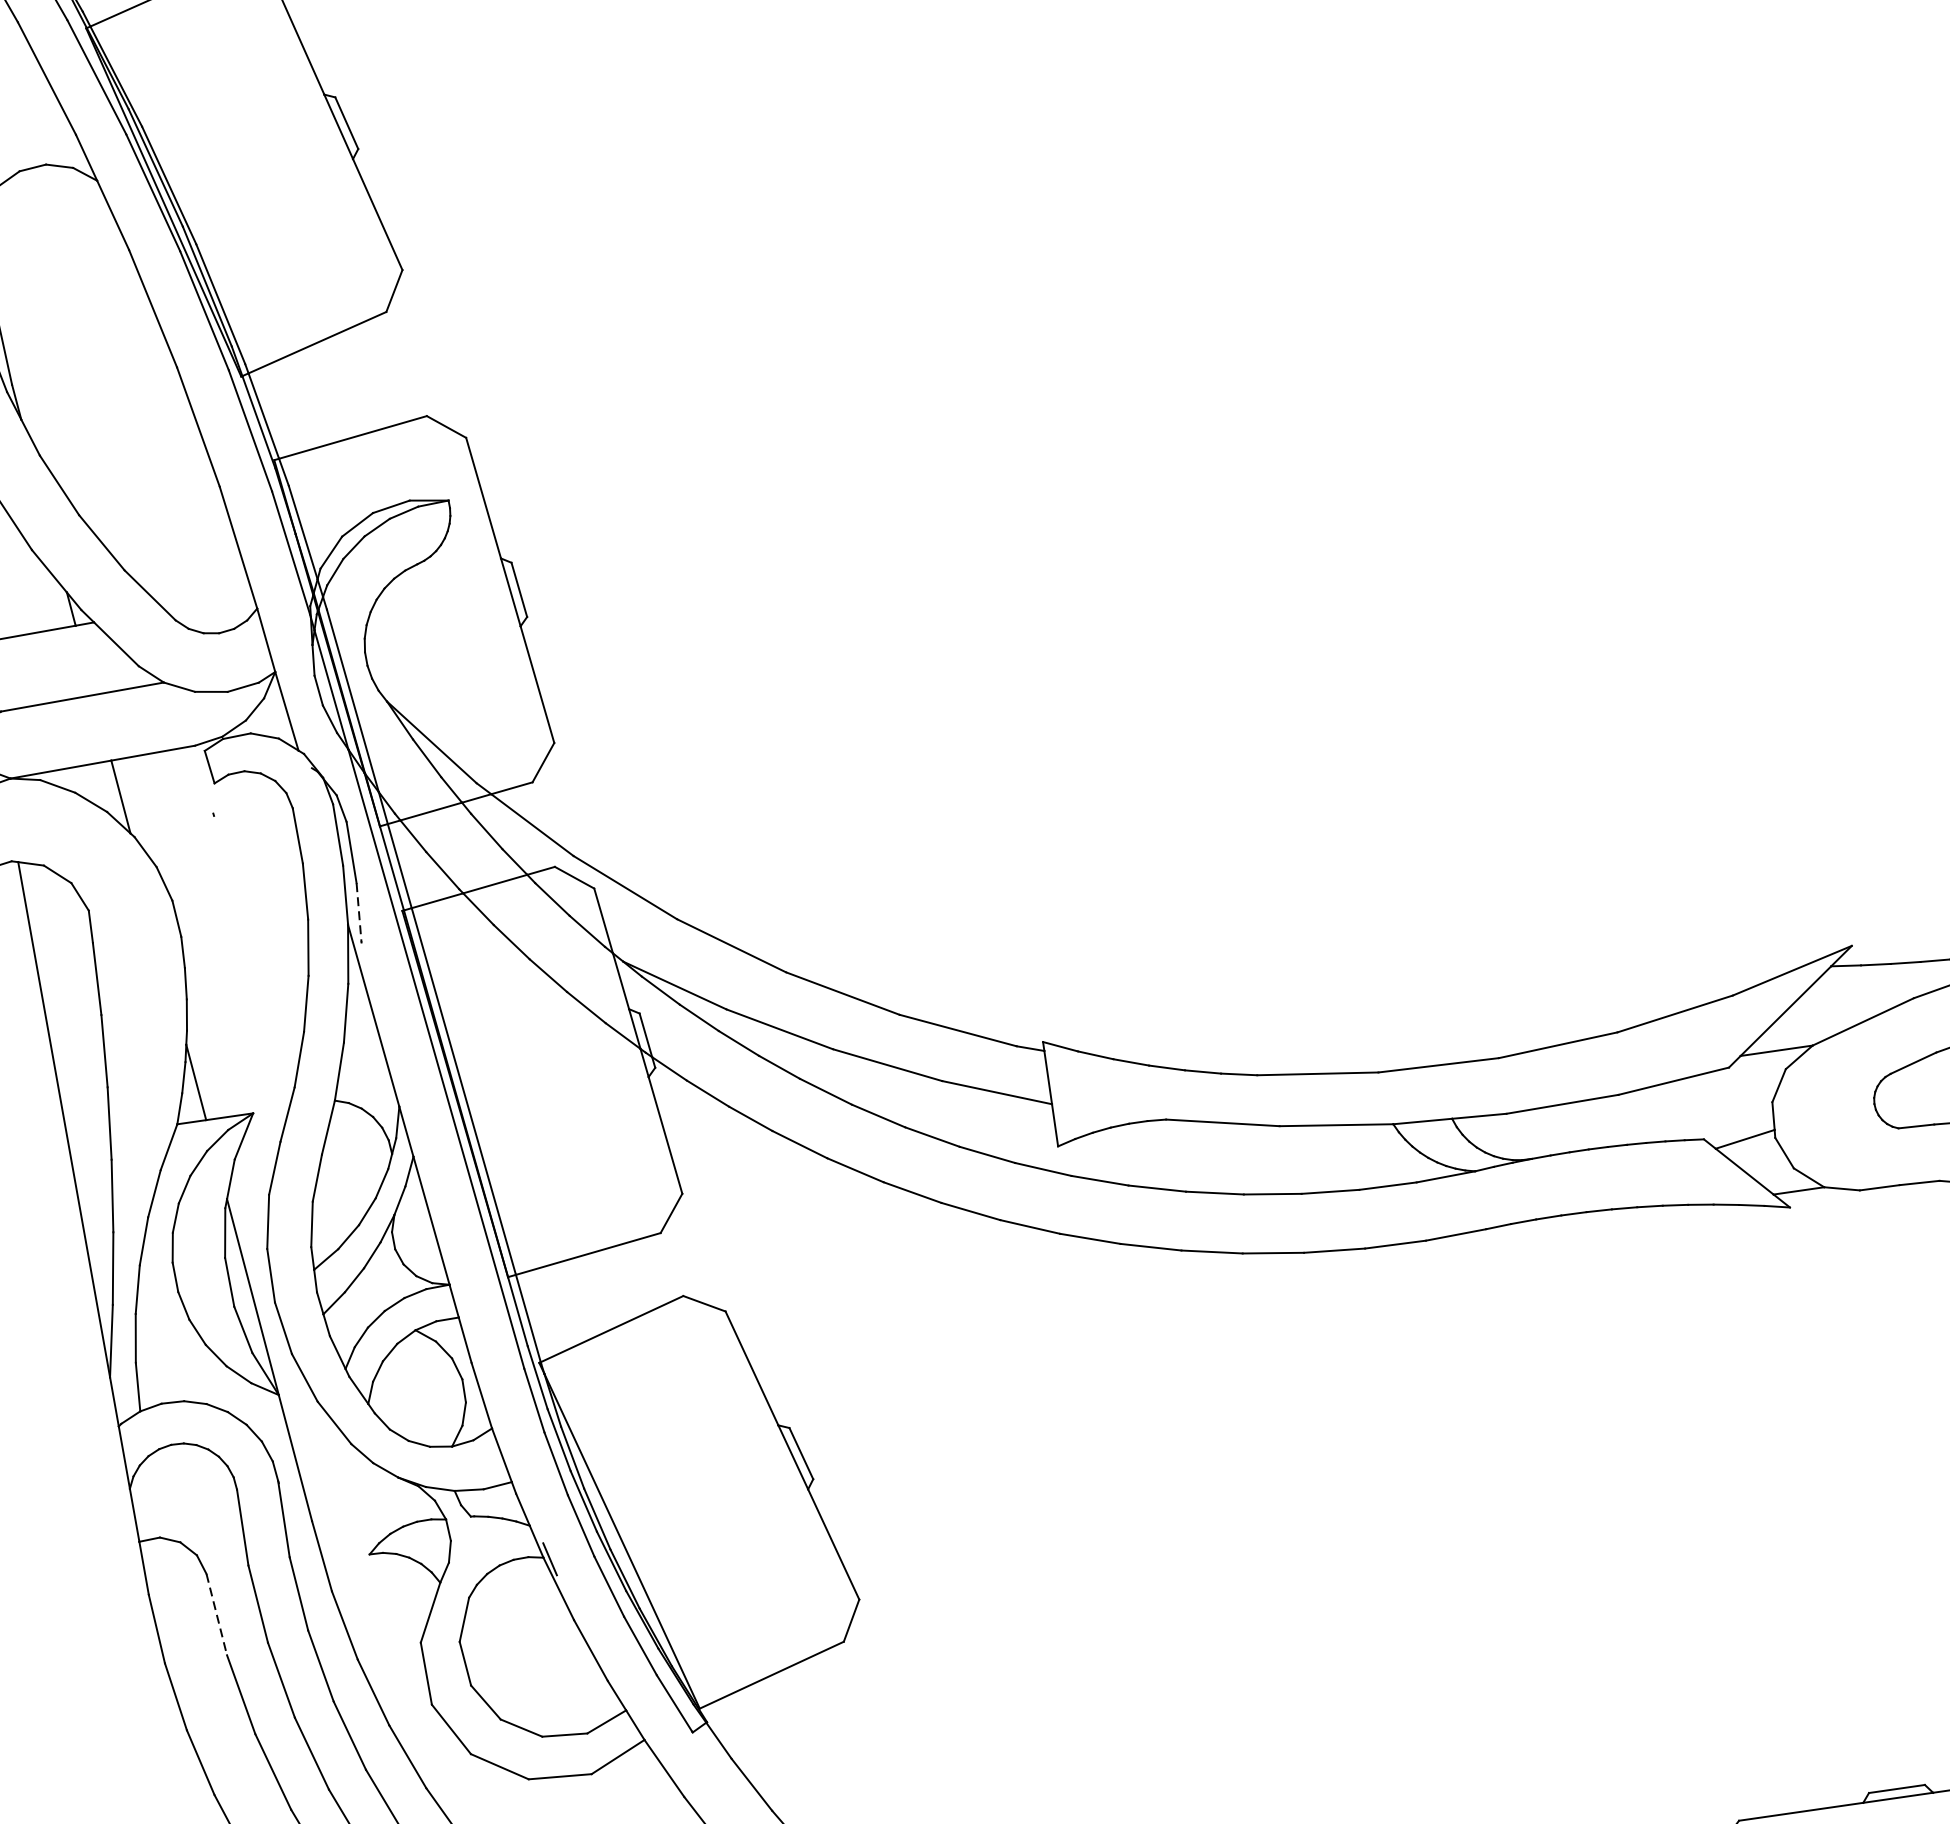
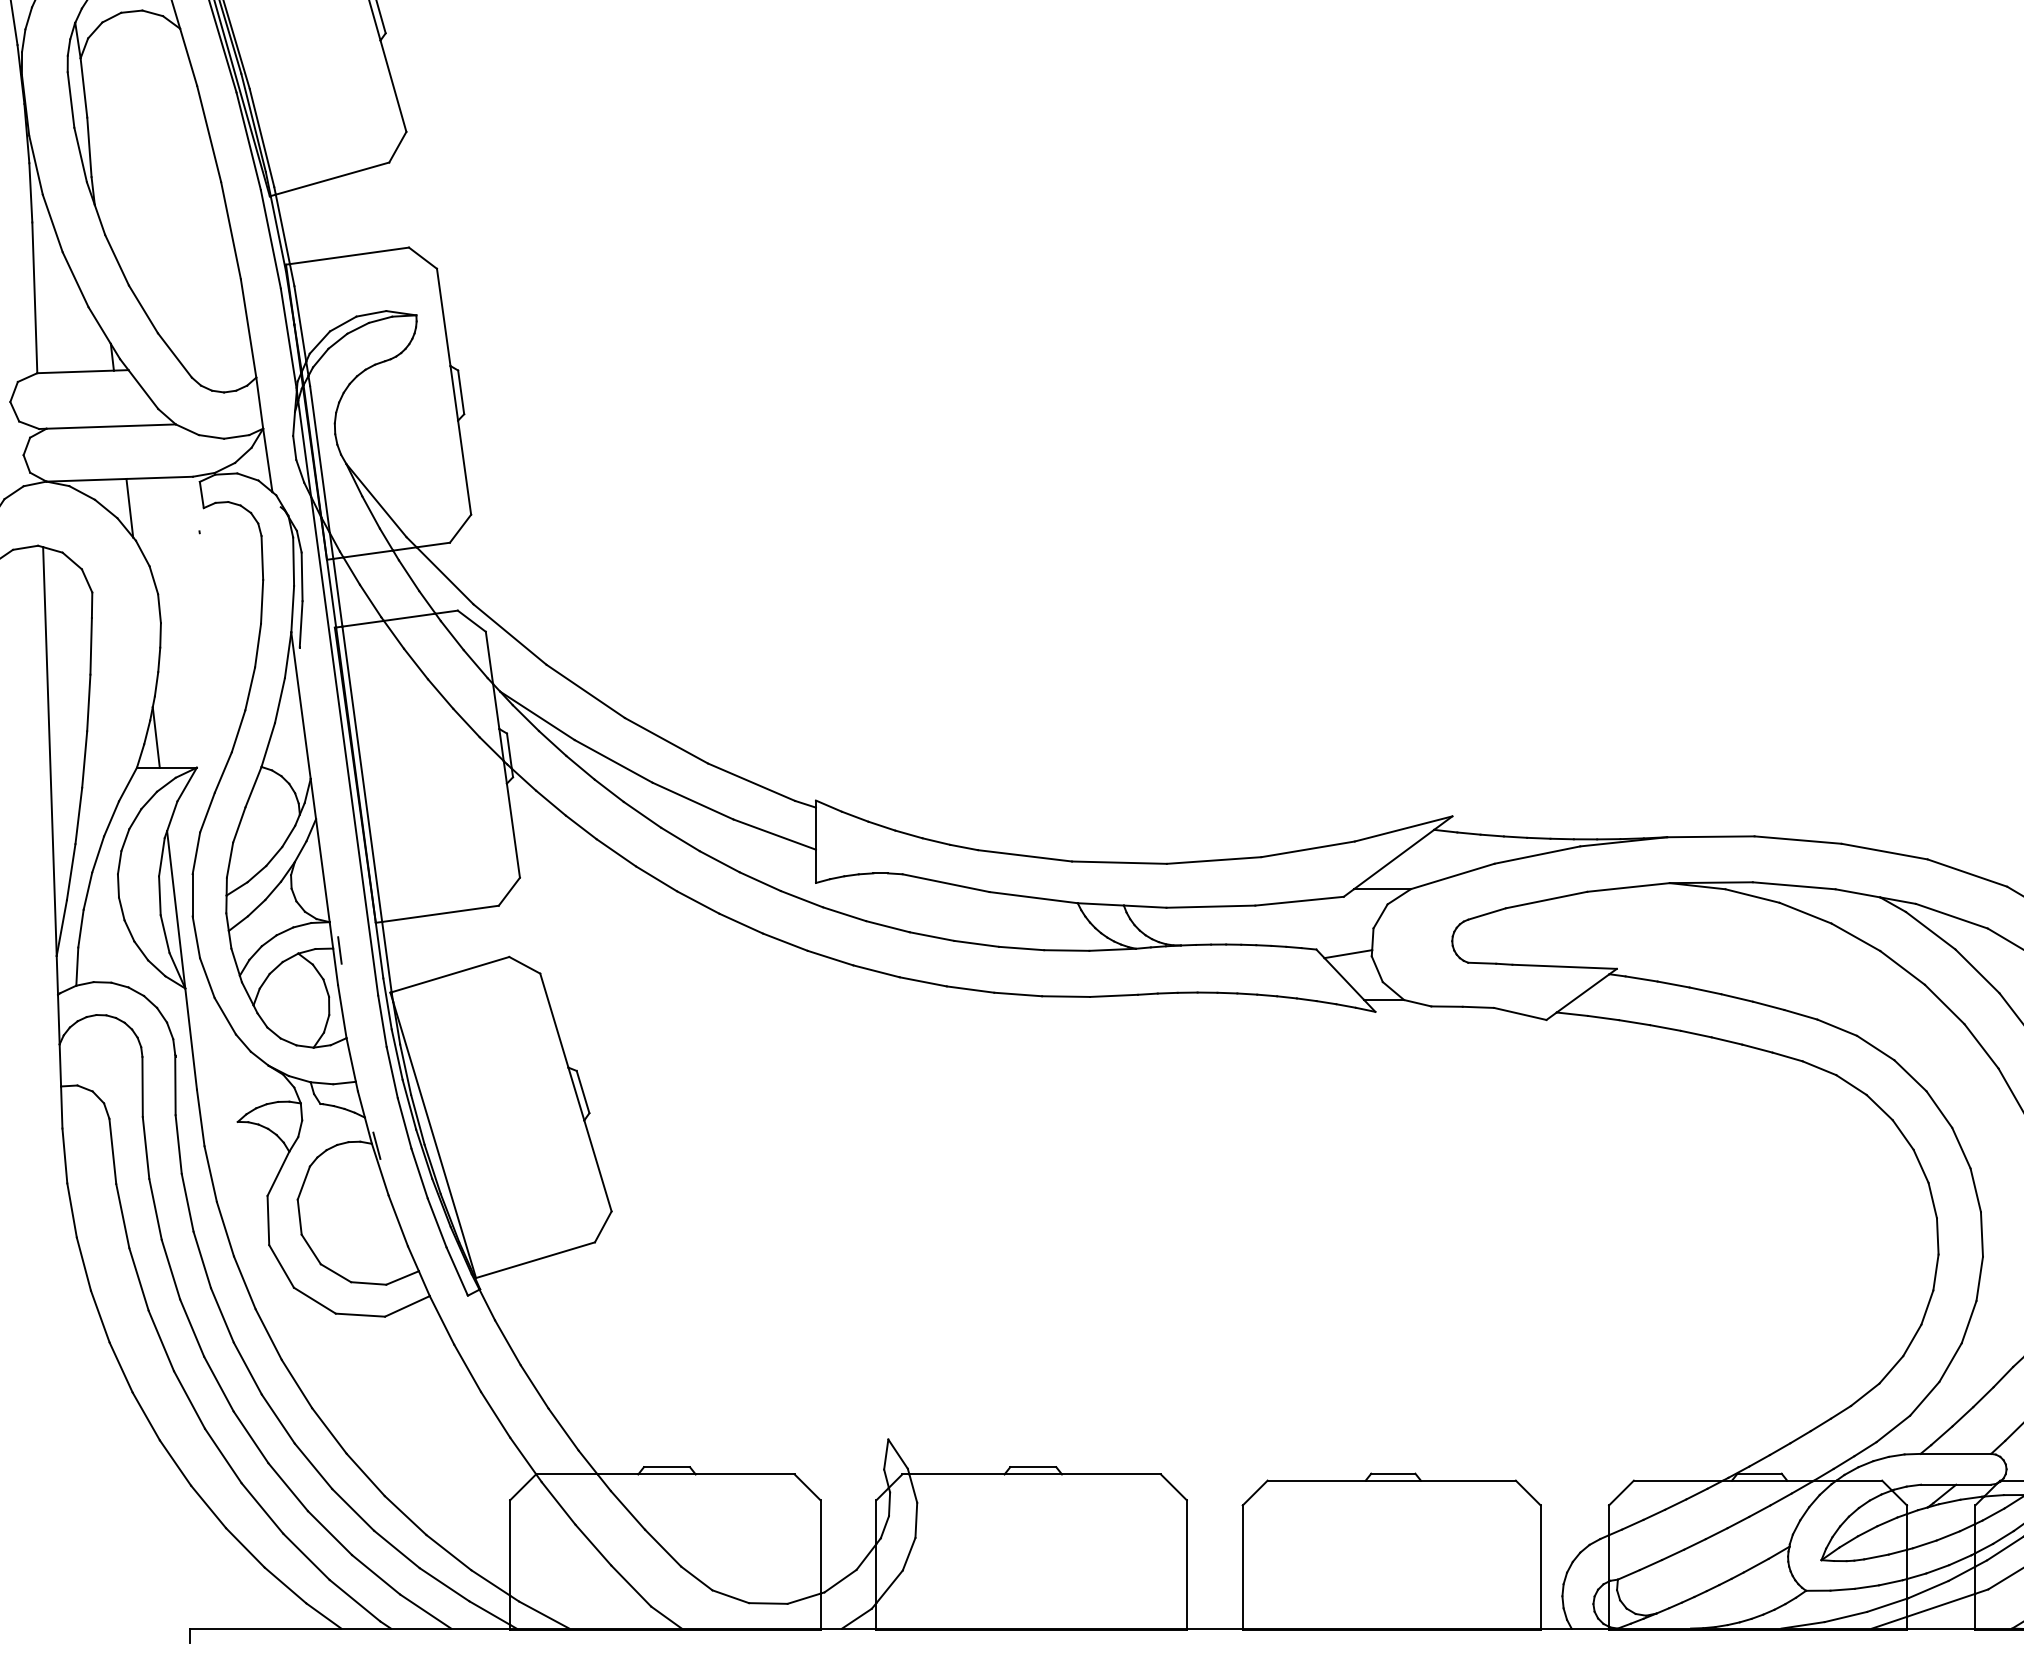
line: (359, 912) -> (301, 624), dashed -> solid
line: (467, 1318) -> (339, 950), added
line: (216, 1614) -> (112, 1151), dashed -> solid

